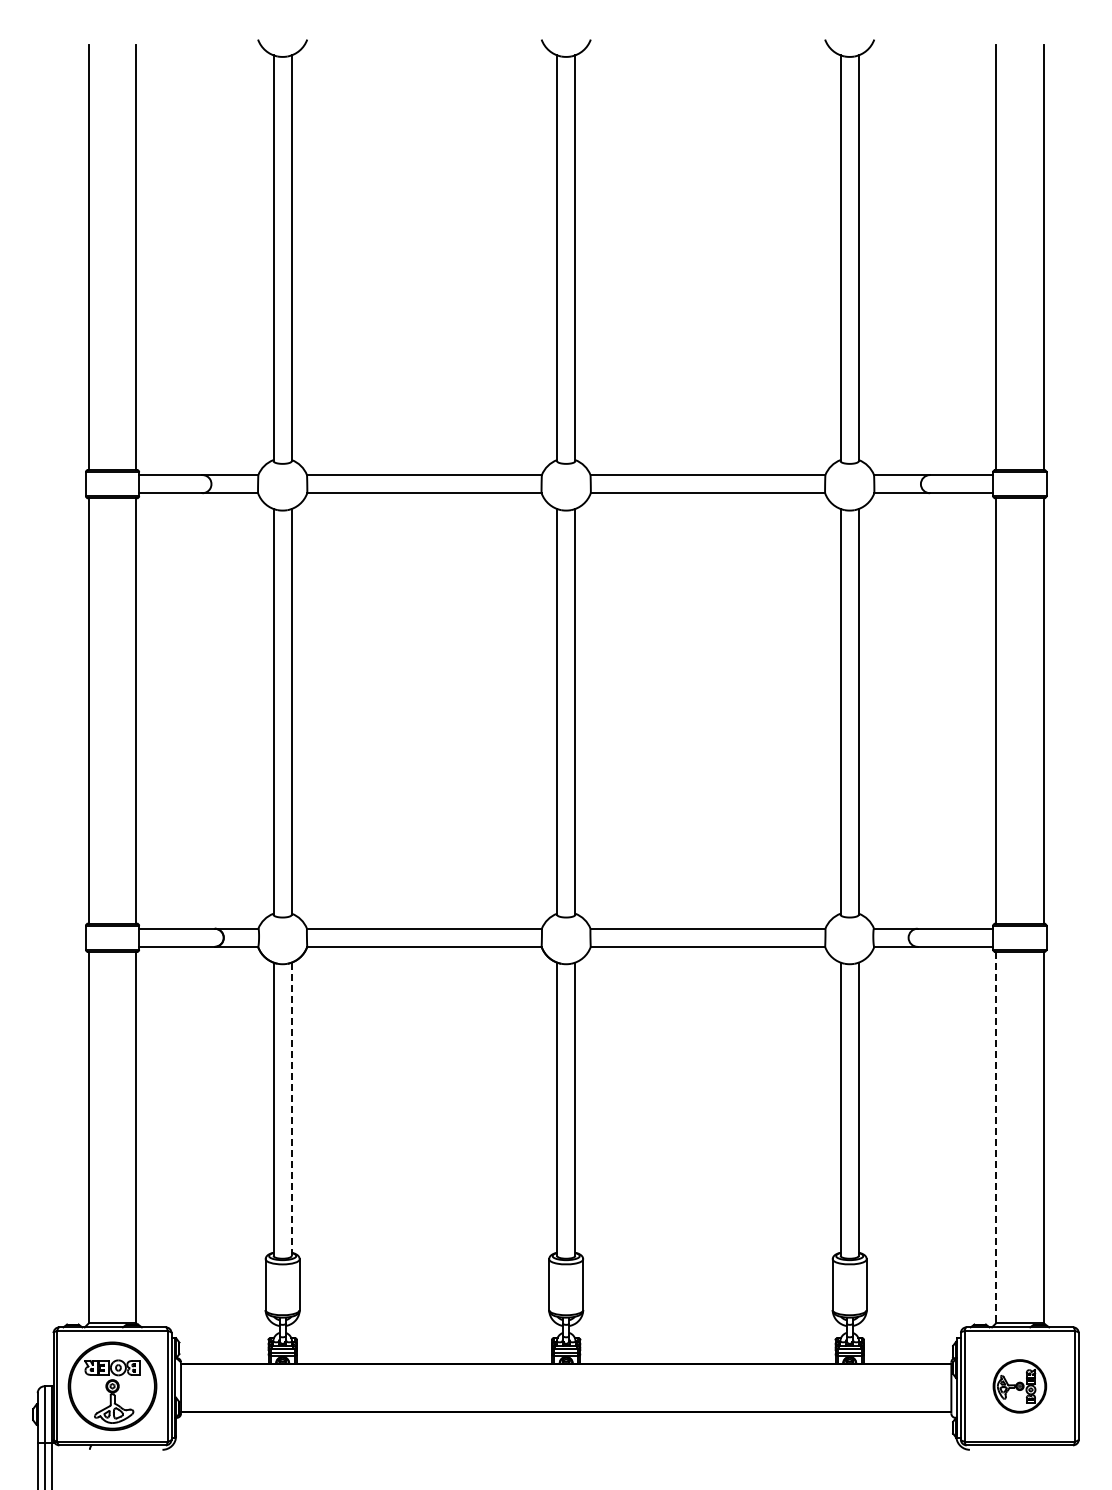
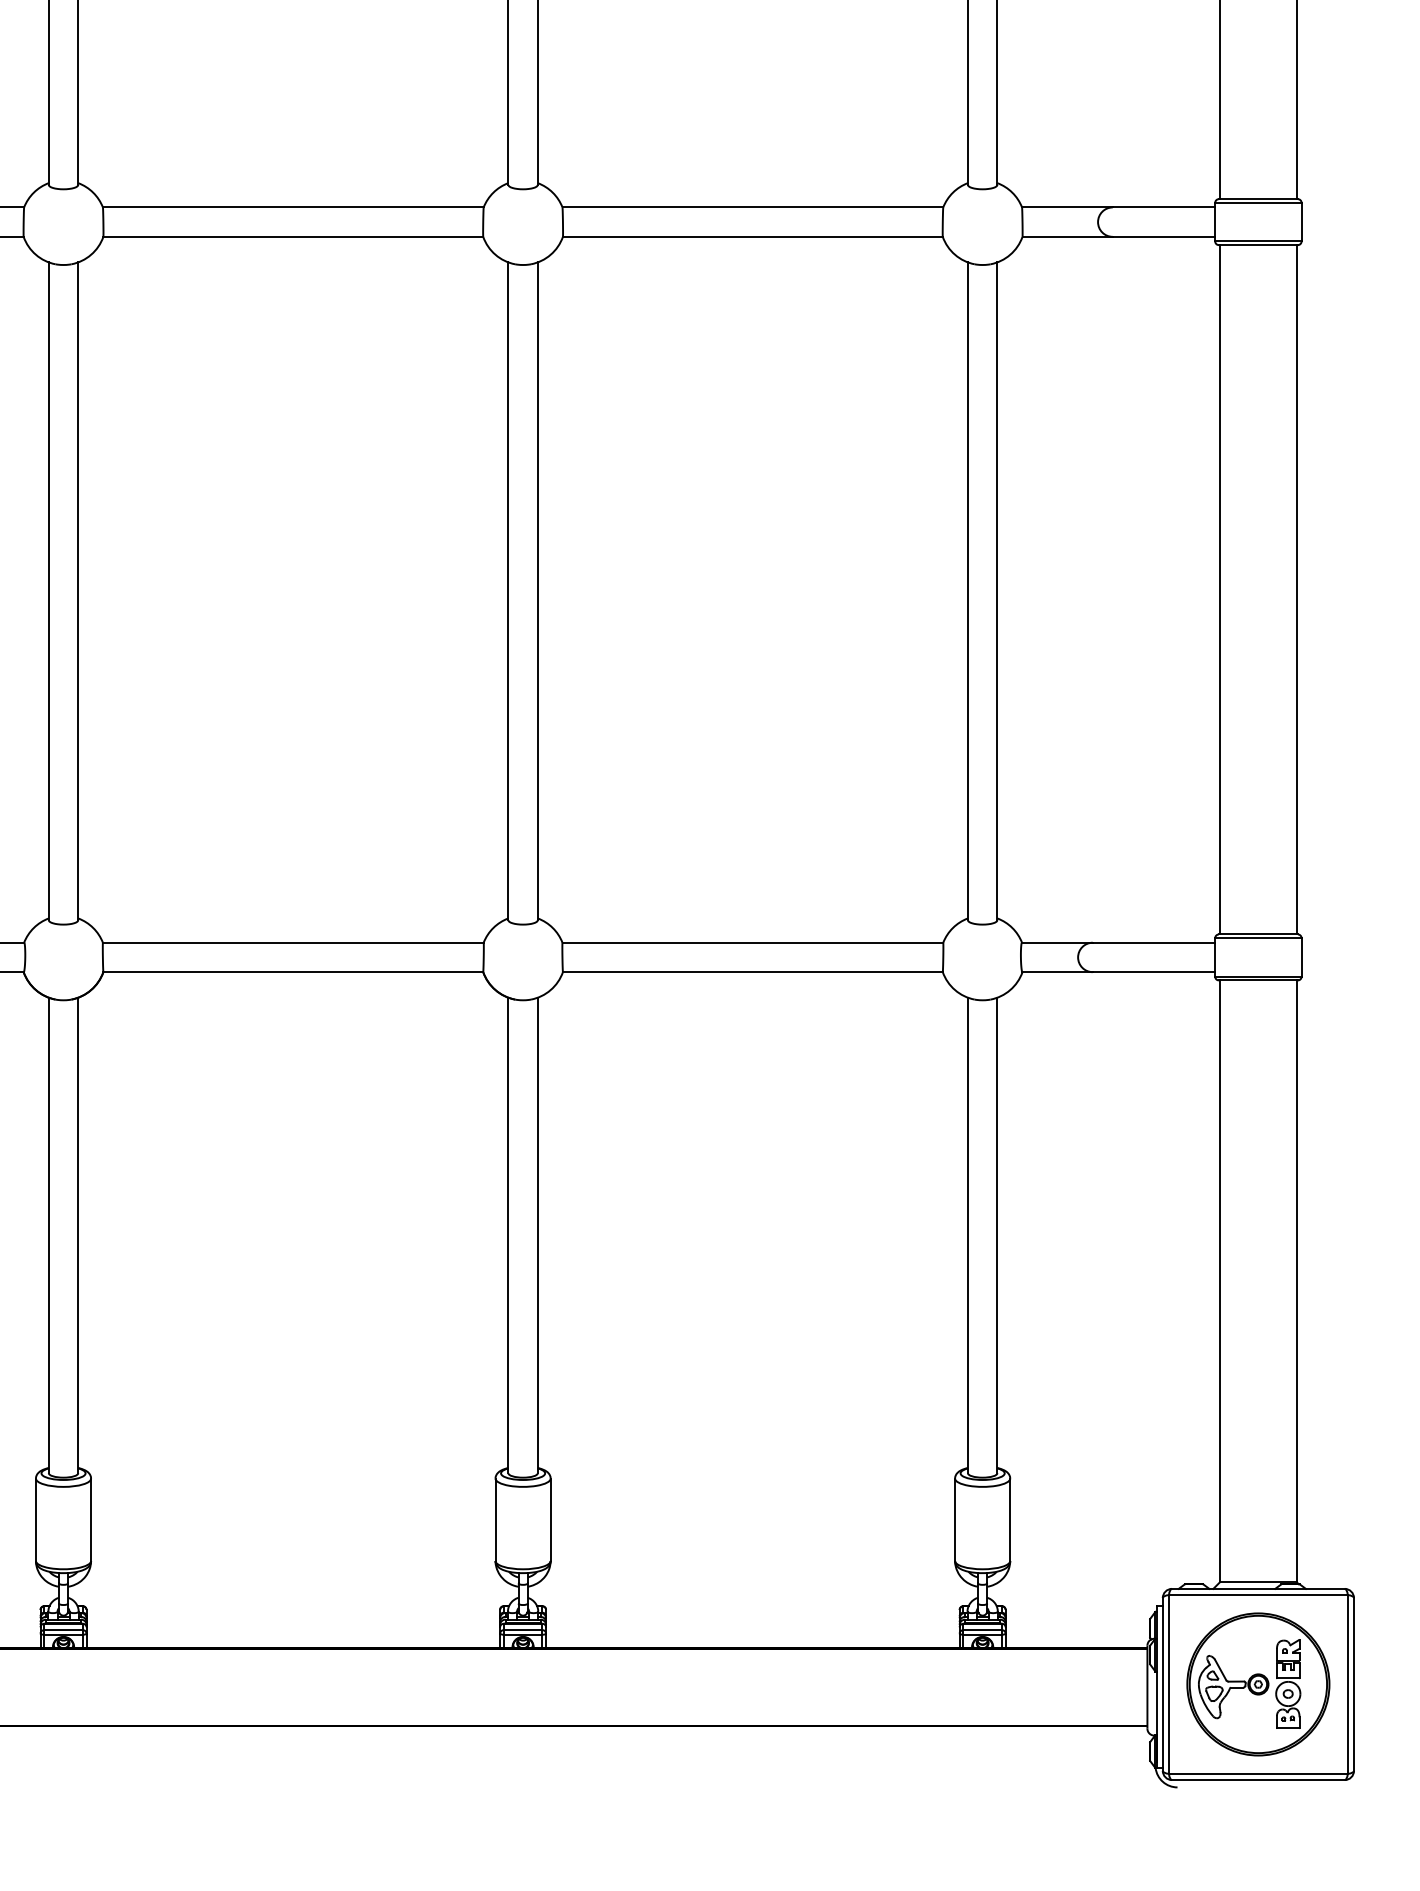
line: (291, 1109) -> (77, 1235), dashed -> solid
line: (996, 1137) -> (1220, 1281), dashed -> solid
part: (1019, 1386) -> (1257, 1684), size x1.67

